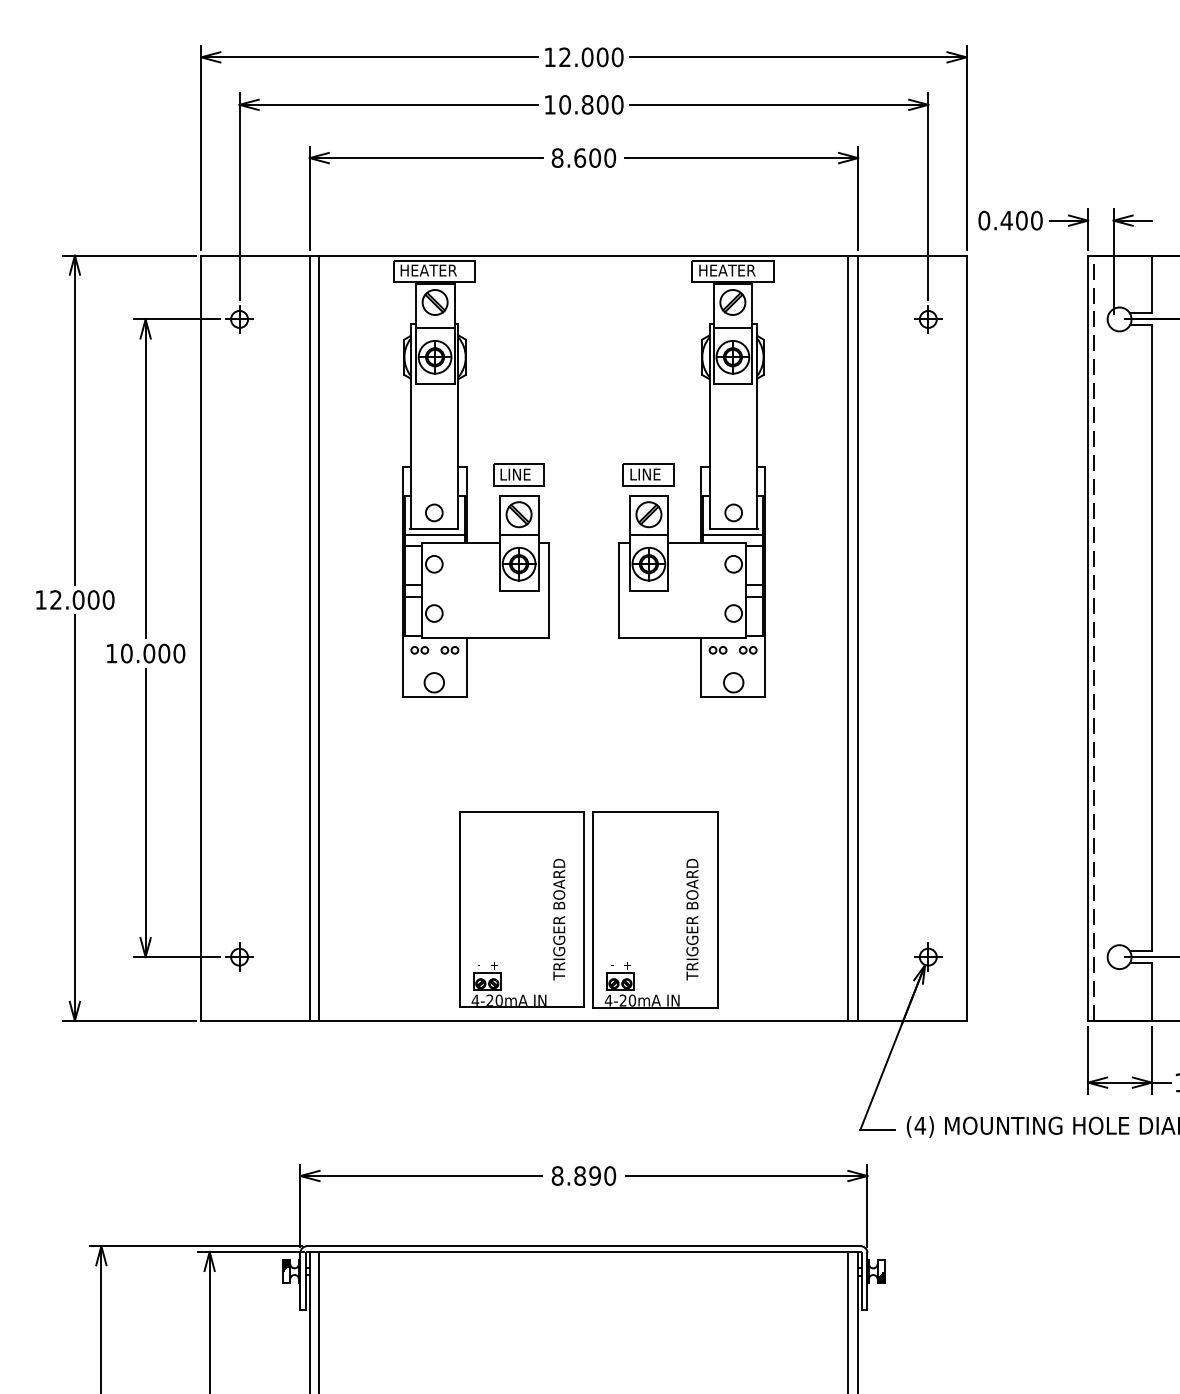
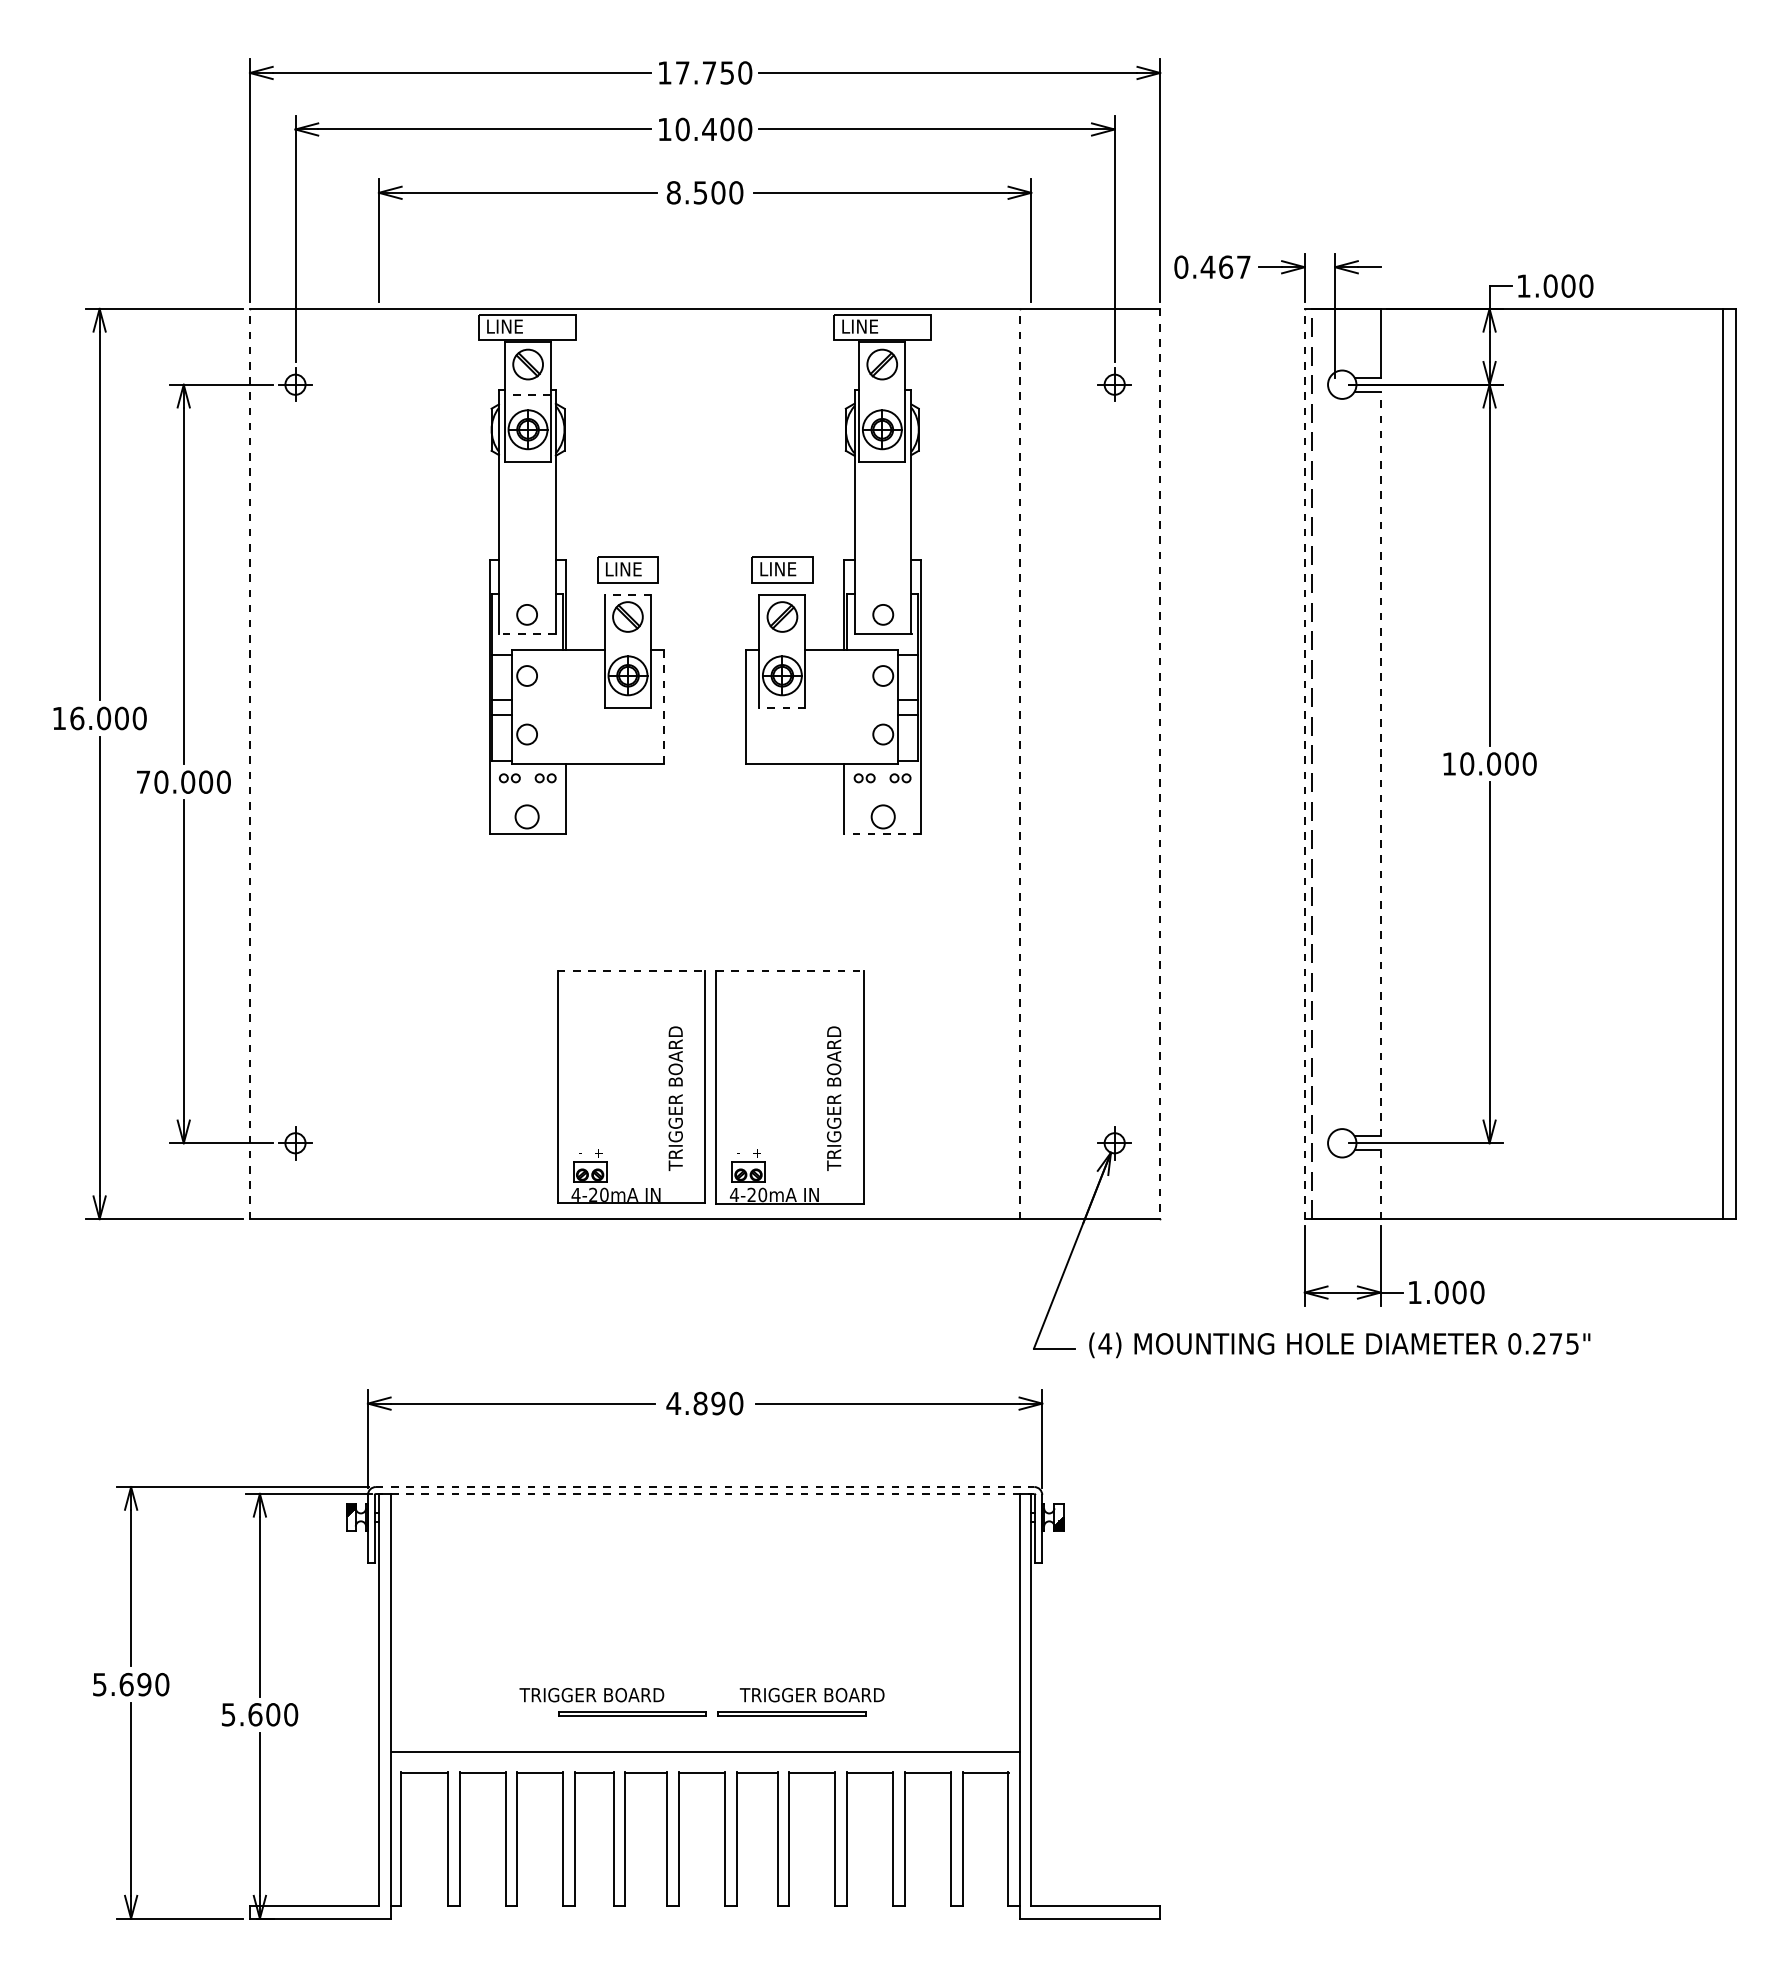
text: (584, 56) -> (705, 72), 12.000 -> 17.750
text: (587, 104) -> (709, 129), 10.800 -> 10.400
text: (580, 157) -> (700, 192), 8.600 -> 8.500
text: (1029, 220) -> (1234, 266), 0.400 -> 0.467
text: (429, 270) -> (521, 326), HEATER -> LINE
text: (728, 270) -> (876, 326), HEATER -> LINE
line: (435, 327) -> (528, 394), solid -> dashed
line: (733, 327) -> (882, 394), removed
line: (518, 495) -> (627, 594), solid -> dashed
line: (434, 528) -> (527, 633), solid -> dashed
line: (434, 534) -> (527, 640), removed
line: (733, 534) -> (882, 640), removed
line: (518, 535) -> (627, 641), removed
line: (649, 535) -> (782, 641), removed
line: (548, 590) -> (663, 707), solid -> dashed
line: (648, 591) -> (781, 708), solid -> dashed
text: (56, 600) -> (77, 718), 12.000 -> 16.000
line: (200, 637) -> (249, 763), solid -> dashed
line: (309, 637) -> (378, 763), removed
line: (319, 637) -> (390, 763), removed
line: (848, 637) -> (1019, 763), solid -> dashed
line: (858, 637) -> (1031, 763), removed
line: (1087, 637) -> (1304, 763), solid -> dashed
line: (1151, 637) -> (1380, 763), solid -> dashed
line: (966, 638) -> (1160, 764), solid -> dashed
text: (111, 653) -> (143, 781), 10.000 -> 70.000
line: (733, 696) -> (882, 833), solid -> dashed
line: (522, 812) -> (631, 971), solid -> dashed
line: (655, 812) -> (790, 971), solid -> dashed
line: (1151, 991) -> (1380, 1184), solid -> dashed
text: (557, 1175) -> (673, 1403), 8.890 -> 4.890
line: (584, 1246) -> (705, 1487), solid -> dashed
line: (584, 1251) -> (705, 1493), solid -> dashed

